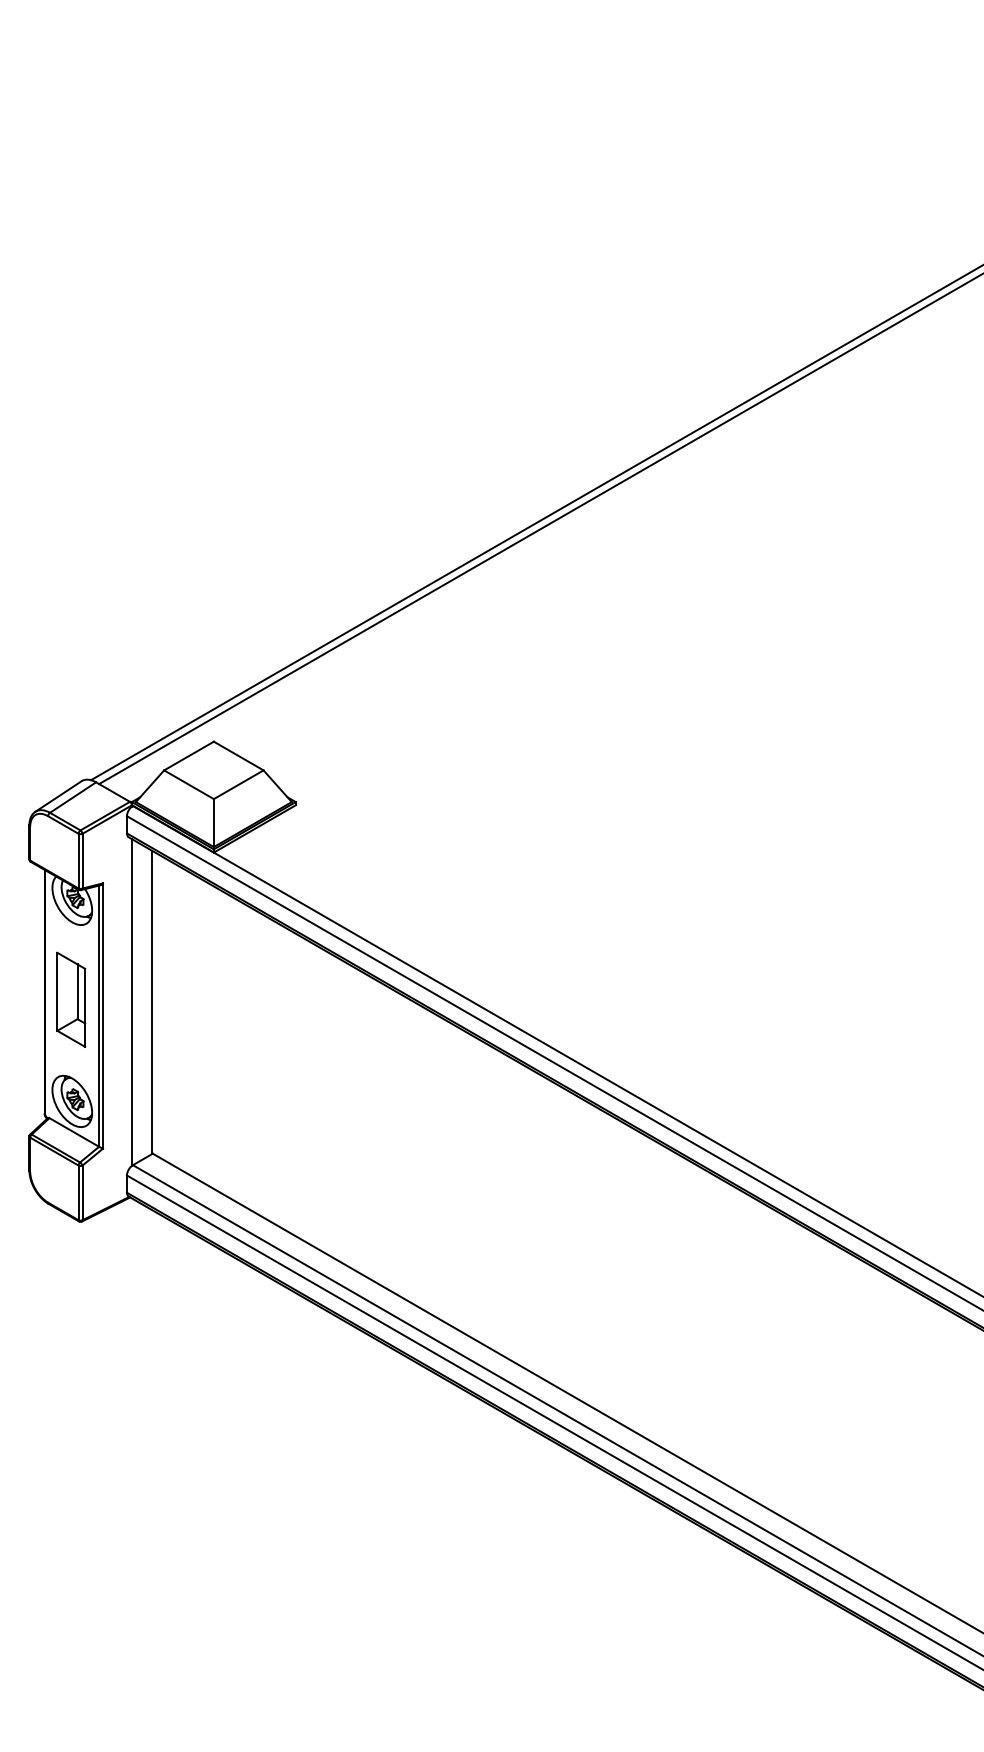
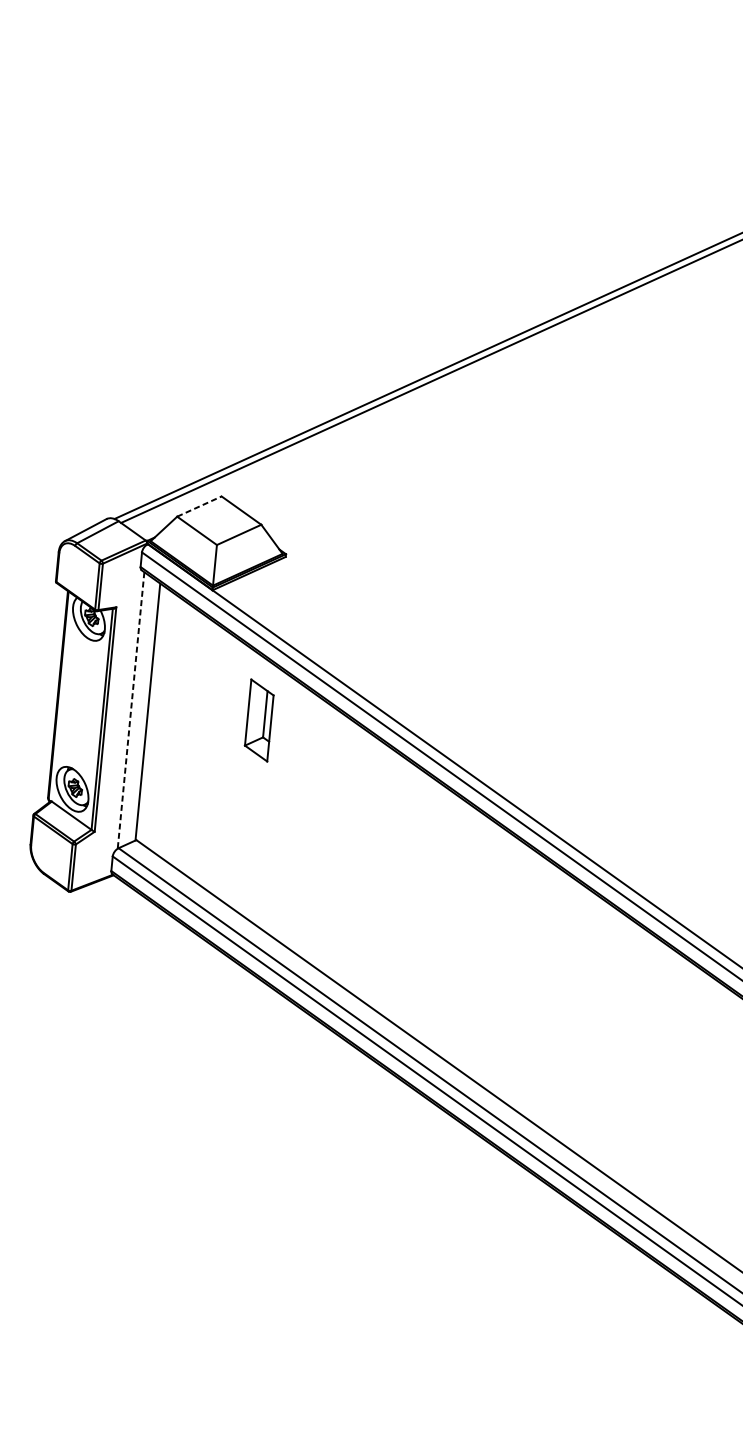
line: (189, 756) -> (199, 506), solid -> dashed
part: (71, 999) -> (259, 720), moved
line: (131, 1003) -> (130, 711), solid -> dashed

